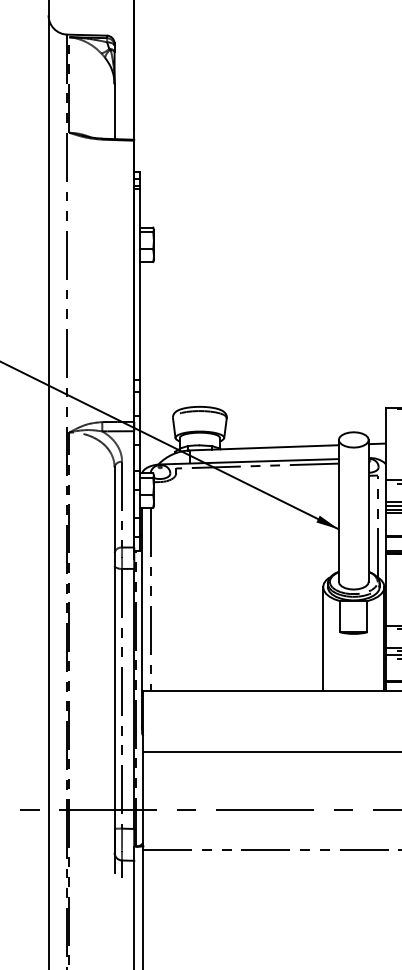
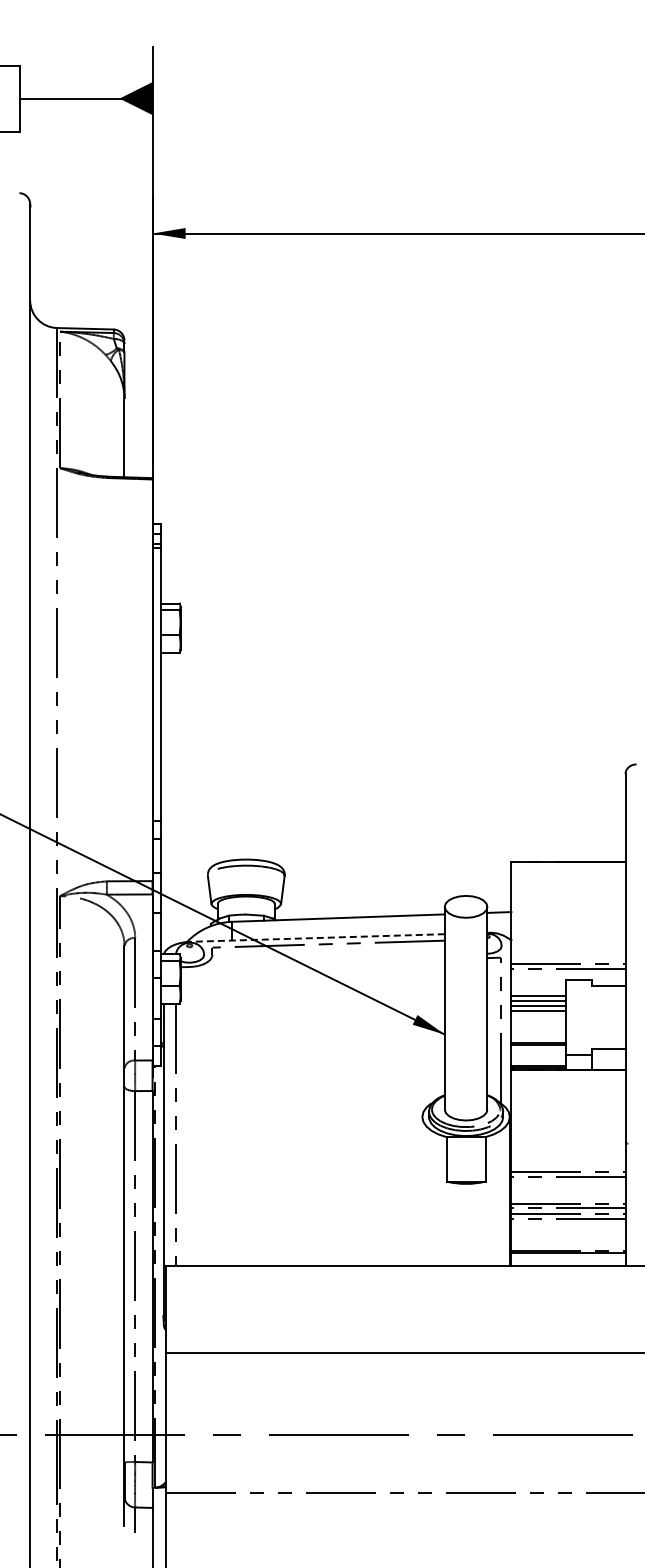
line: (249, 462) -> (316, 938), solid -> dashed
line: (323, 639) -> (422, 1191), removed

